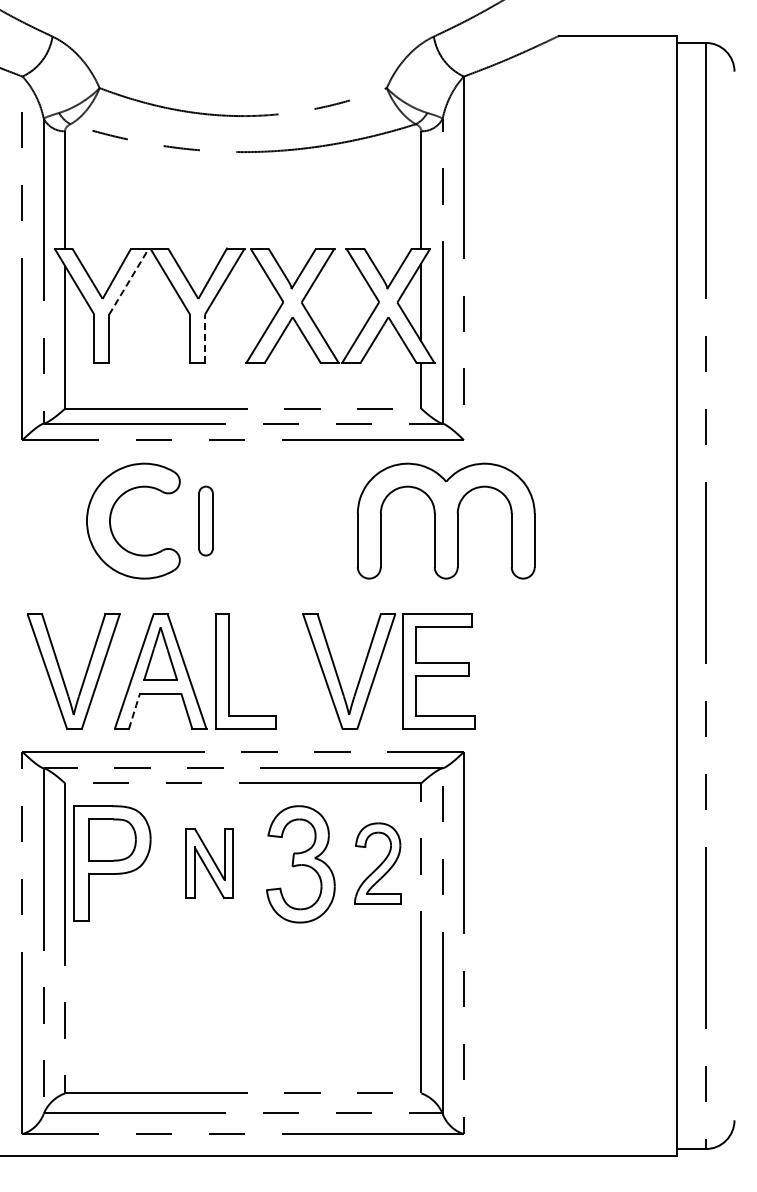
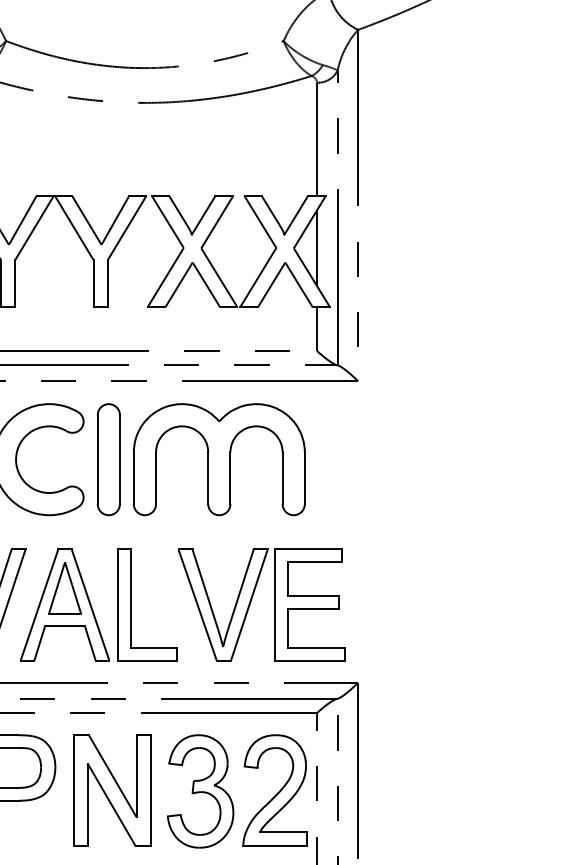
line: (129, 281) -> (34, 227), dashed -> solid
line: (204, 338) -> (107, 283), dashed -> solid
part: (205, 520) -> (108, 459), size x1.67
part: (446, 520) -> (219, 459), moved
part: (378, 668) -> (251, 602), moved
line: (134, 710) -> (39, 642), dashed -> solid
part: (209, 863) -> (112, 790), size x1.67
part: (377, 863) -> (274, 790), size x1.43

